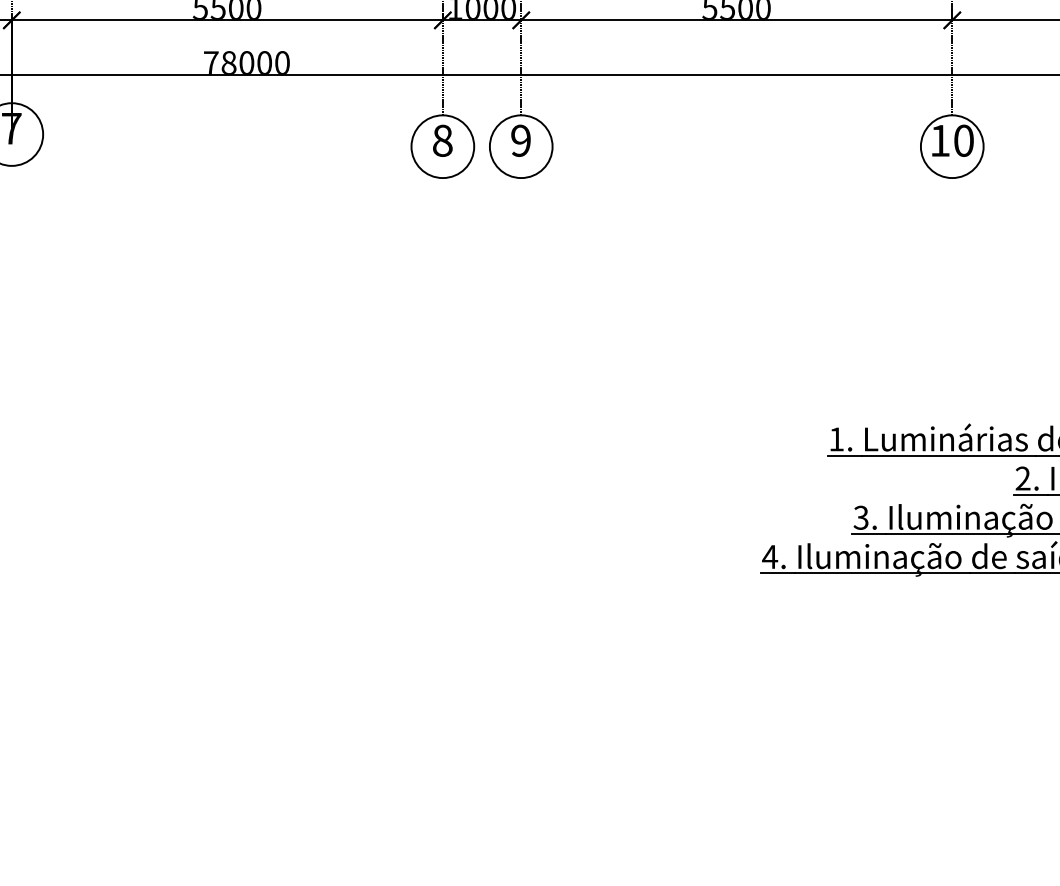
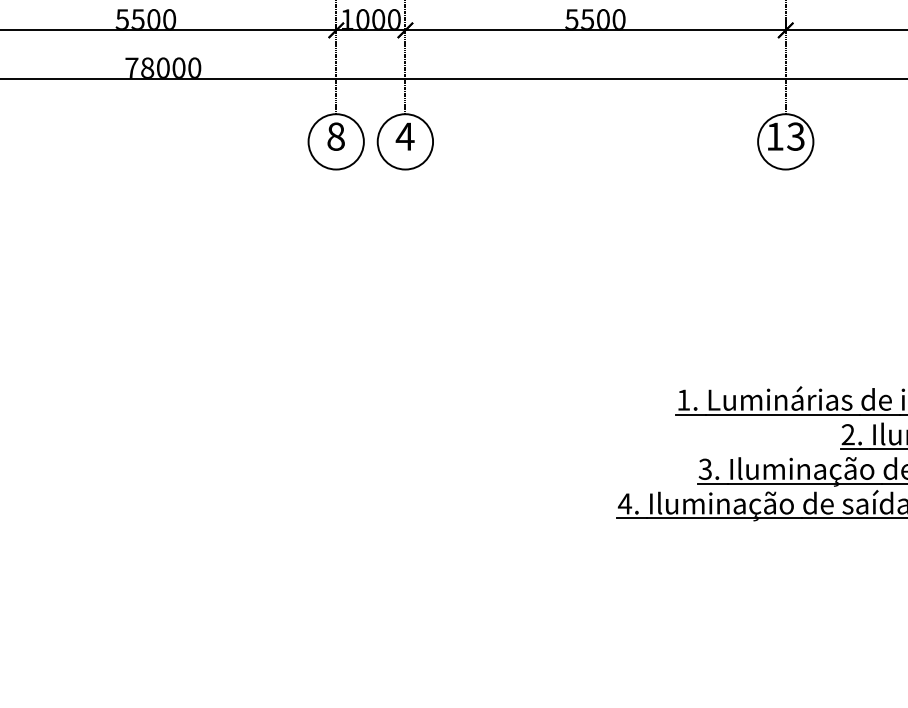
text: (520, 140) -> (404, 136), 9 -> 4
text: (963, 140) -> (795, 136), 10 -> 13

